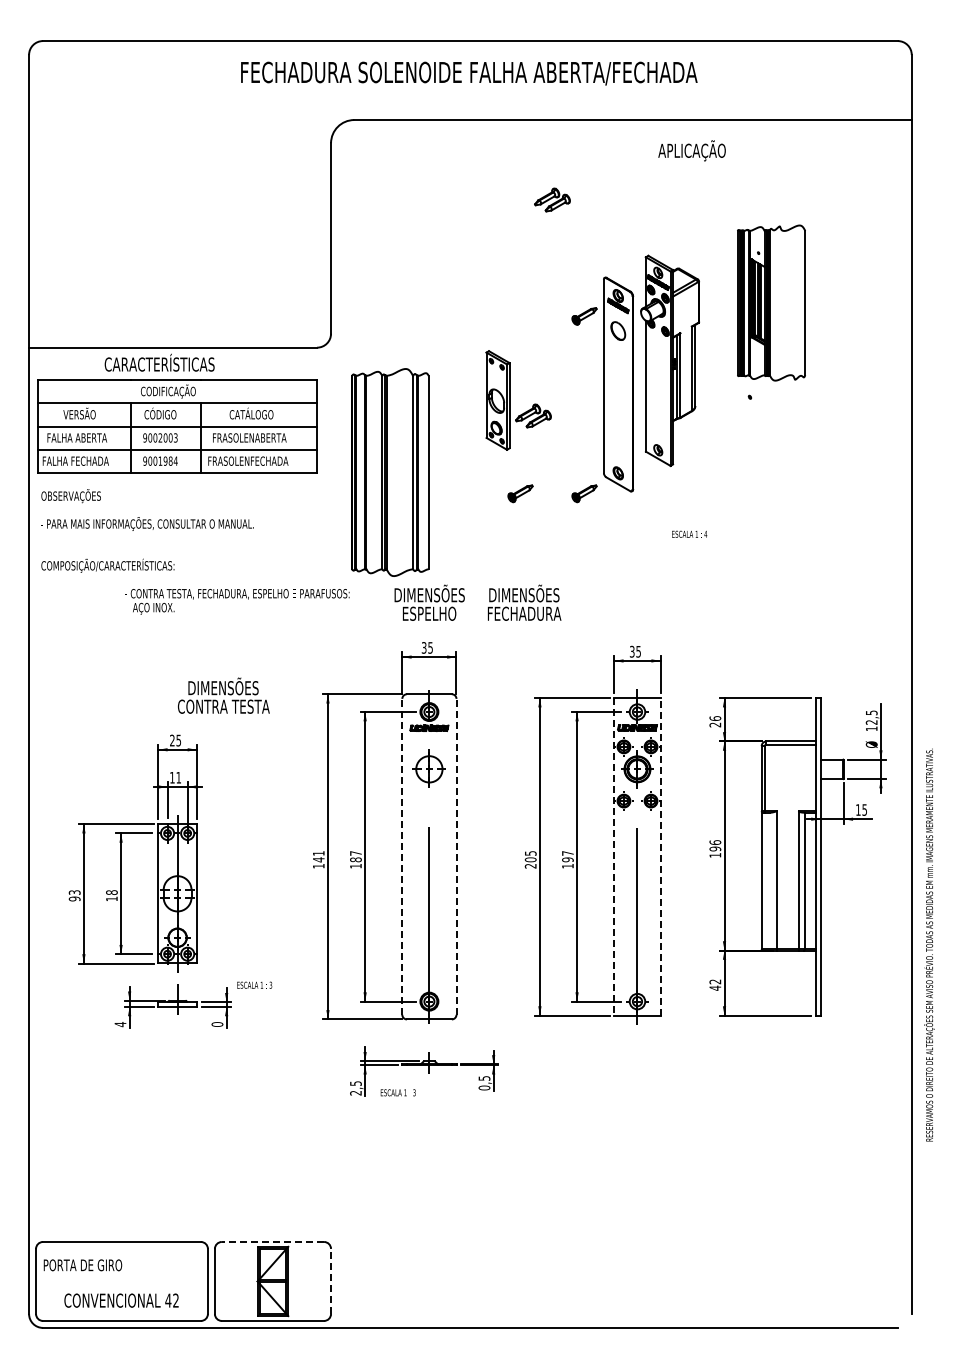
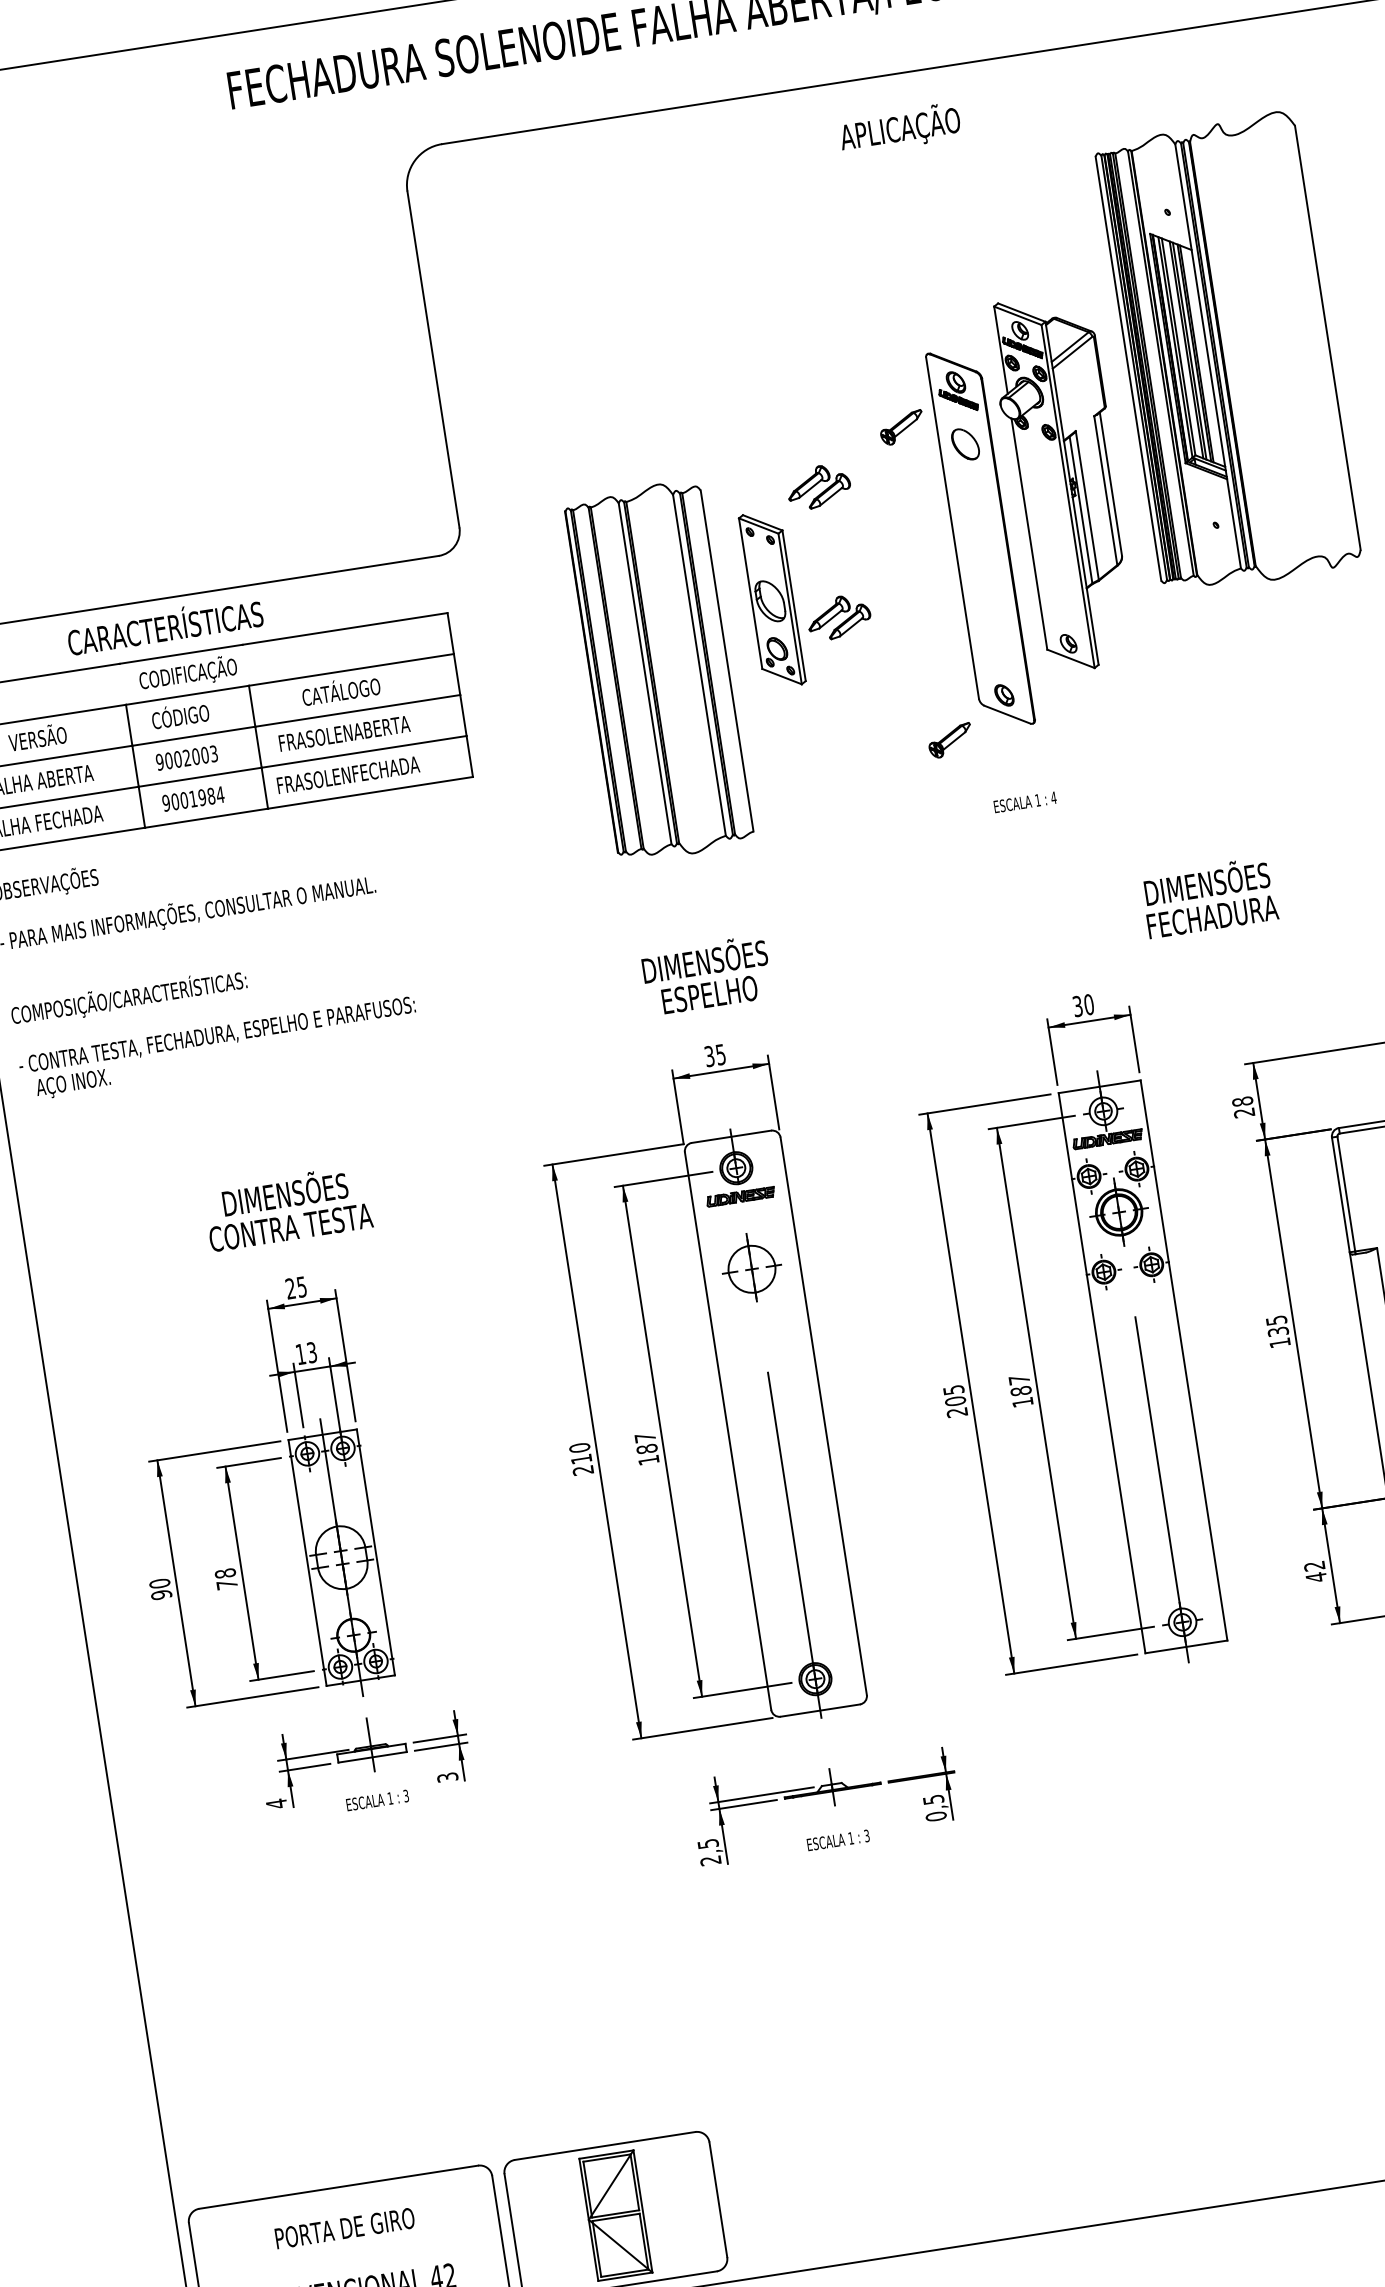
text: (691, 150) -> (898, 128), moved
part: (552, 199) -> (818, 485), moved
part: (771, 302) -> (1228, 352), size x1.67
part: (390, 472) -> (659, 671), moved
part: (520, 493) -> (837, 757), removed
text: (689, 533) -> (1024, 800), moved
text: (237, 601) -> (219, 1048), moved
text: (524, 602) -> (1209, 897), moved
text: (638, 651) -> (1088, 1004), 35 -> 30
text: (223, 695) -> (287, 1207), moved
text: (715, 718) -> (1242, 1101), 26 -> 28
text: (178, 777) -> (311, 1352), 11 -> 13
text: (715, 845) -> (1277, 1325), 196 -> 135
line: (402, 856) -> (728, 1430), dashed -> solid
line: (456, 856) -> (823, 1415), dashed -> solid
line: (614, 856) -> (1102, 1372), dashed -> solid
line: (660, 856) -> (1183, 1359), dashed -> solid
text: (318, 859) -> (580, 1458), 141 -> 210
text: (567, 859) -> (1020, 1390), 197 -> 187
text: (74, 892) -> (159, 1583), 93 -> 90
text: (111, 898) -> (226, 1584), 18 -> 78
text: (254, 984) -> (377, 1799), moved
text: (217, 1024) -> (447, 1777), 0 -> 3
text: (397, 1092) -> (836, 1840), moved
line: (272, 1241) -> (604, 2145), dashed -> solid
text: (82, 1265) -> (344, 2228), moved
line: (331, 1281) -> (719, 2199), dashed -> solid

